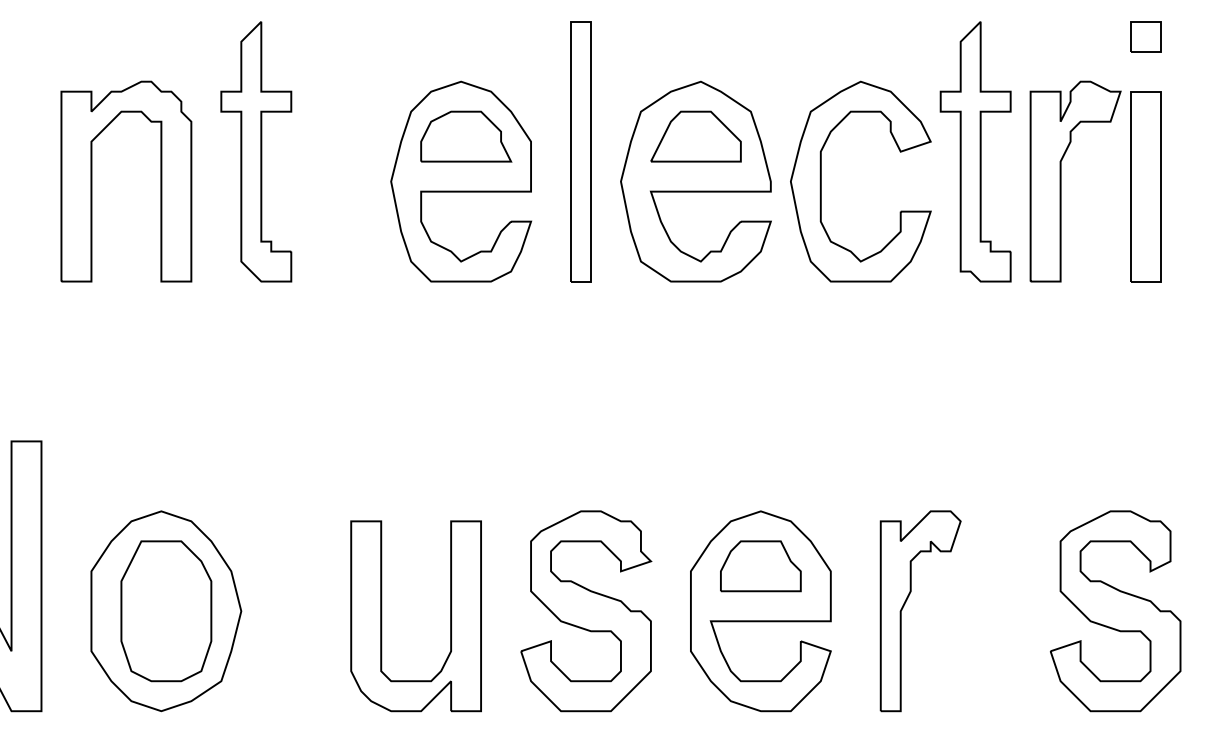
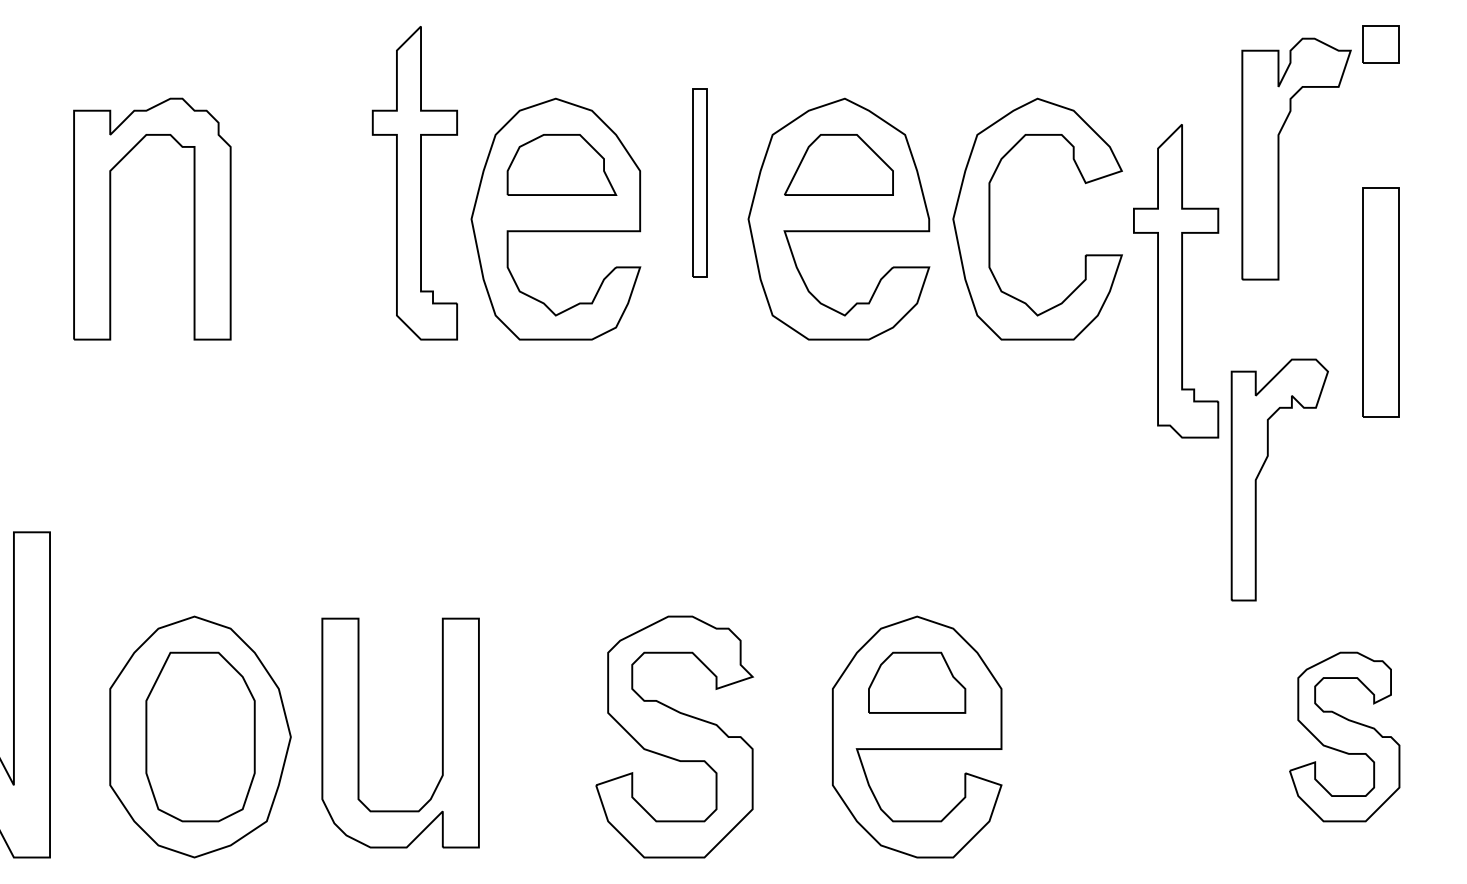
part: (580, 151) -> (699, 182), size x0.6
part: (255, 152) -> (414, 183), moved
part: (976, 152) -> (1176, 281), moved
part: (1061, 181) -> (1279, 158), moved
part: (1145, 186) -> (1380, 302), moved
part: (905, 604) -> (1261, 471), moved
part: (586, 610) -> (674, 736), moved
part: (1115, 610) -> (1344, 736), size x0.7
part: (382, 615) -> (359, 732), moved

